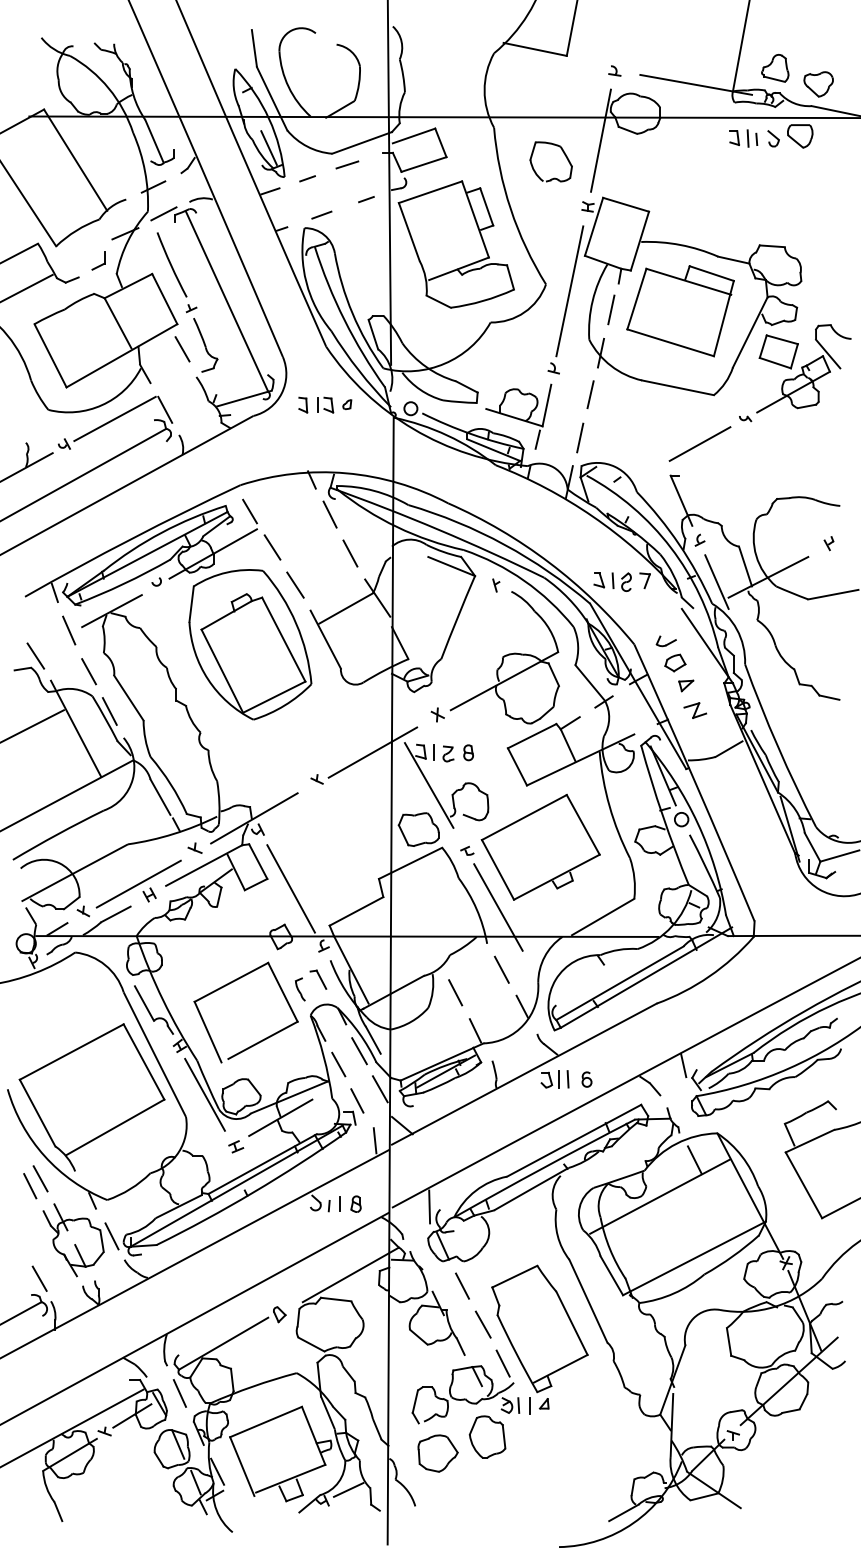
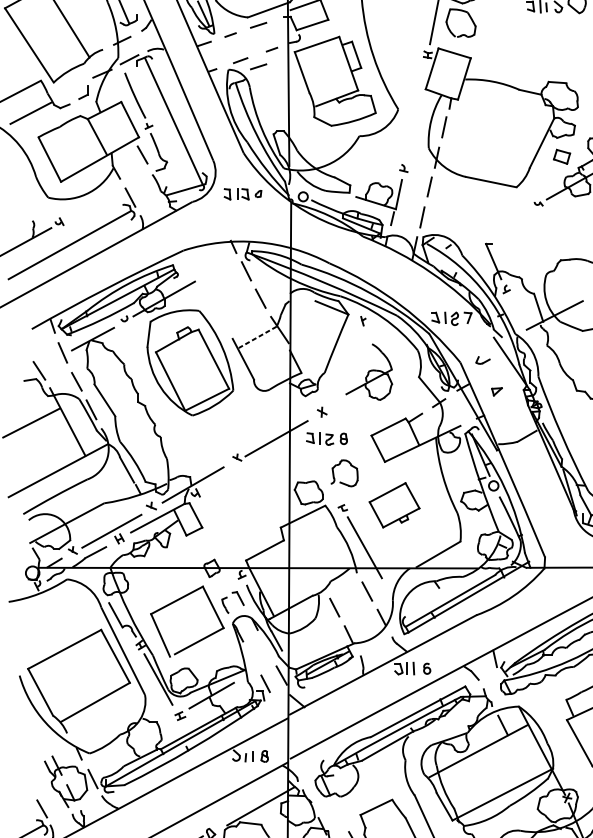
part: (564, 155) -> (470, 18), moved
line: (347, 223) -> (258, 66), added
line: (569, 291) -> (414, 114), removed
part: (680, 311) -> (492, 128), removed
part: (778, 351) -> (561, 156), size x0.6
line: (114, 418) -> (94, 203), removed
line: (699, 443) -> (506, 221), removed
line: (249, 511) -> (189, 269), removed
line: (272, 547) -> (205, 294), removed
line: (716, 581) -> (518, 318), removed
line: (295, 584) -> (222, 320), removed
line: (346, 608) -> (257, 337), solid -> dashed
part: (504, 657) -> (369, 371), size x0.6
part: (675, 662) -> (489, 375), removed
part: (694, 710) -> (502, 409), removed
line: (428, 785) -> (315, 461), removed
part: (540, 846) -> (394, 504), size x0.6
line: (290, 888) -> (218, 534), removed
line: (359, 1051) -> (267, 649), removed
line: (338, 1064) -> (252, 658), removed
line: (374, 1140) -> (277, 711), removed
line: (40, 1178) -> (42, 738), removed
line: (30, 1186) -> (35, 743), removed
line: (429, 1206) -> (316, 758), removed
line: (462, 1285) -> (339, 813), removed

